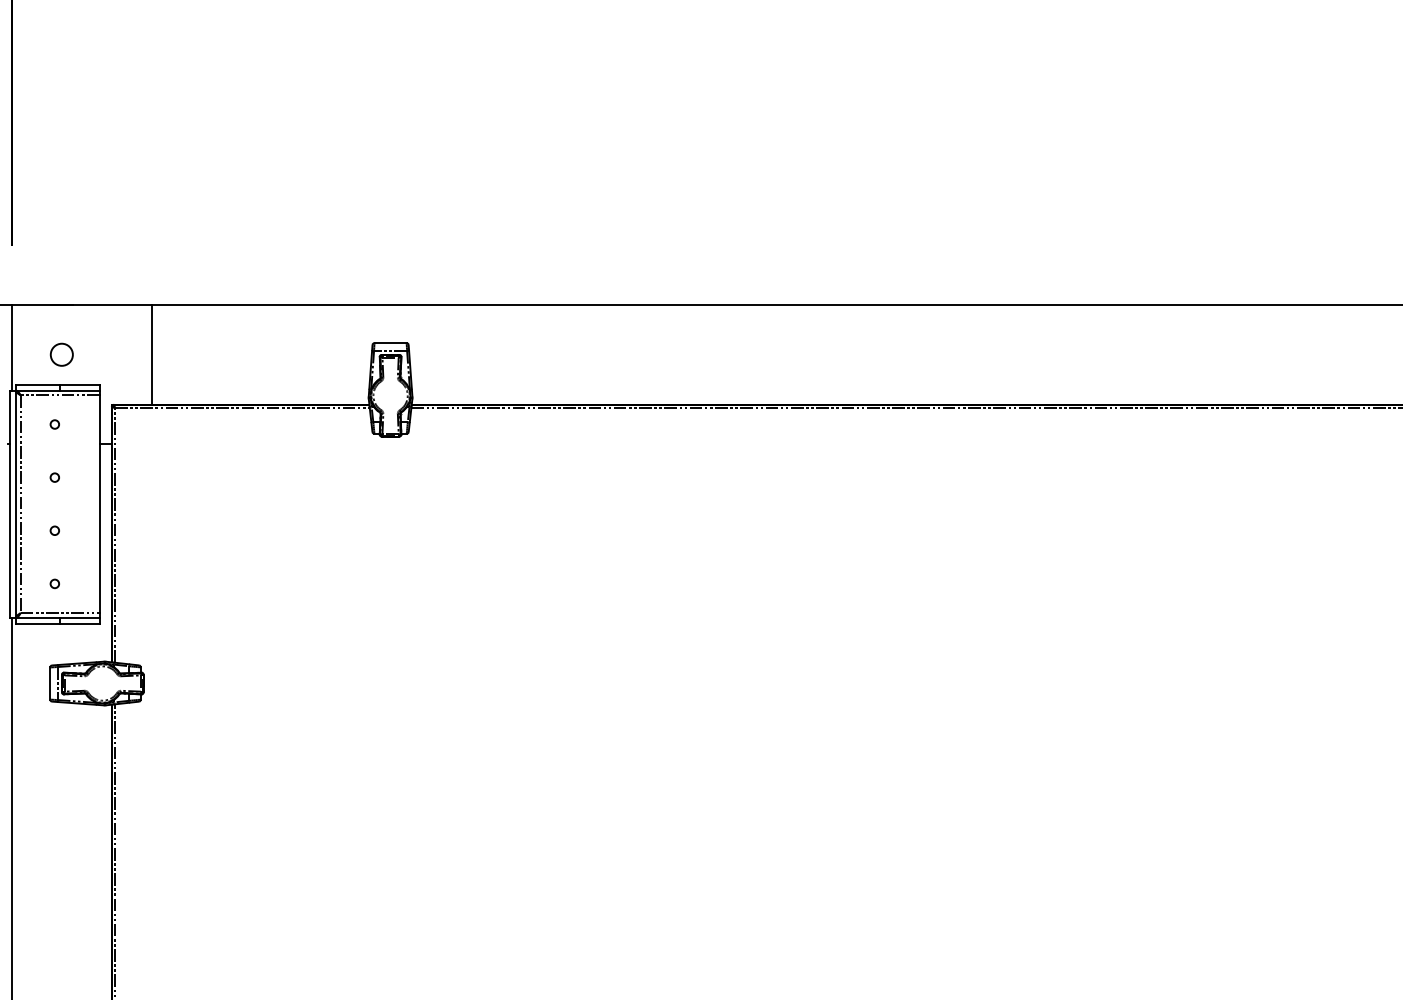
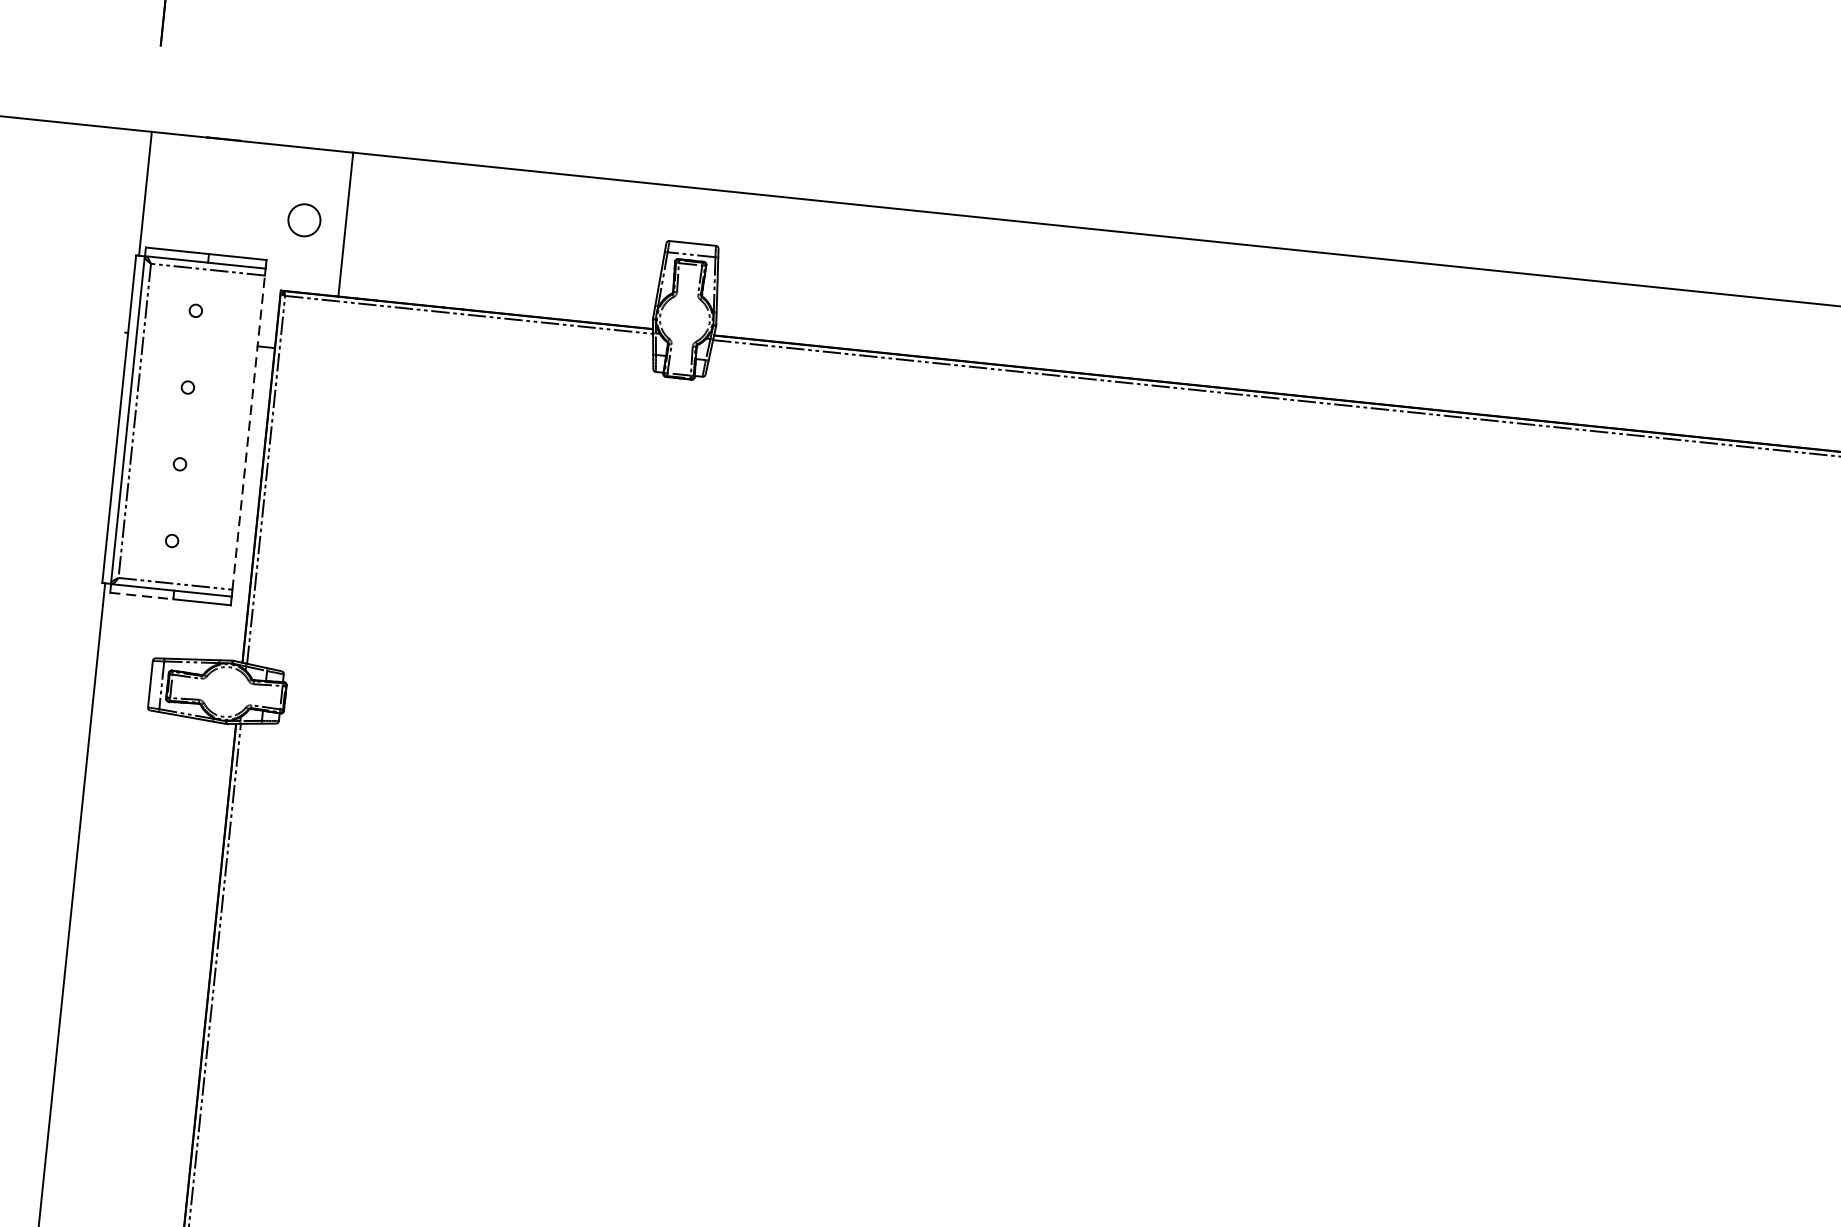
circle: (61, 354) -> (303, 219), moved
line: (99, 504) -> (248, 433), solid -> dashed
line: (38, 623) -> (142, 595), solid -> dashed

